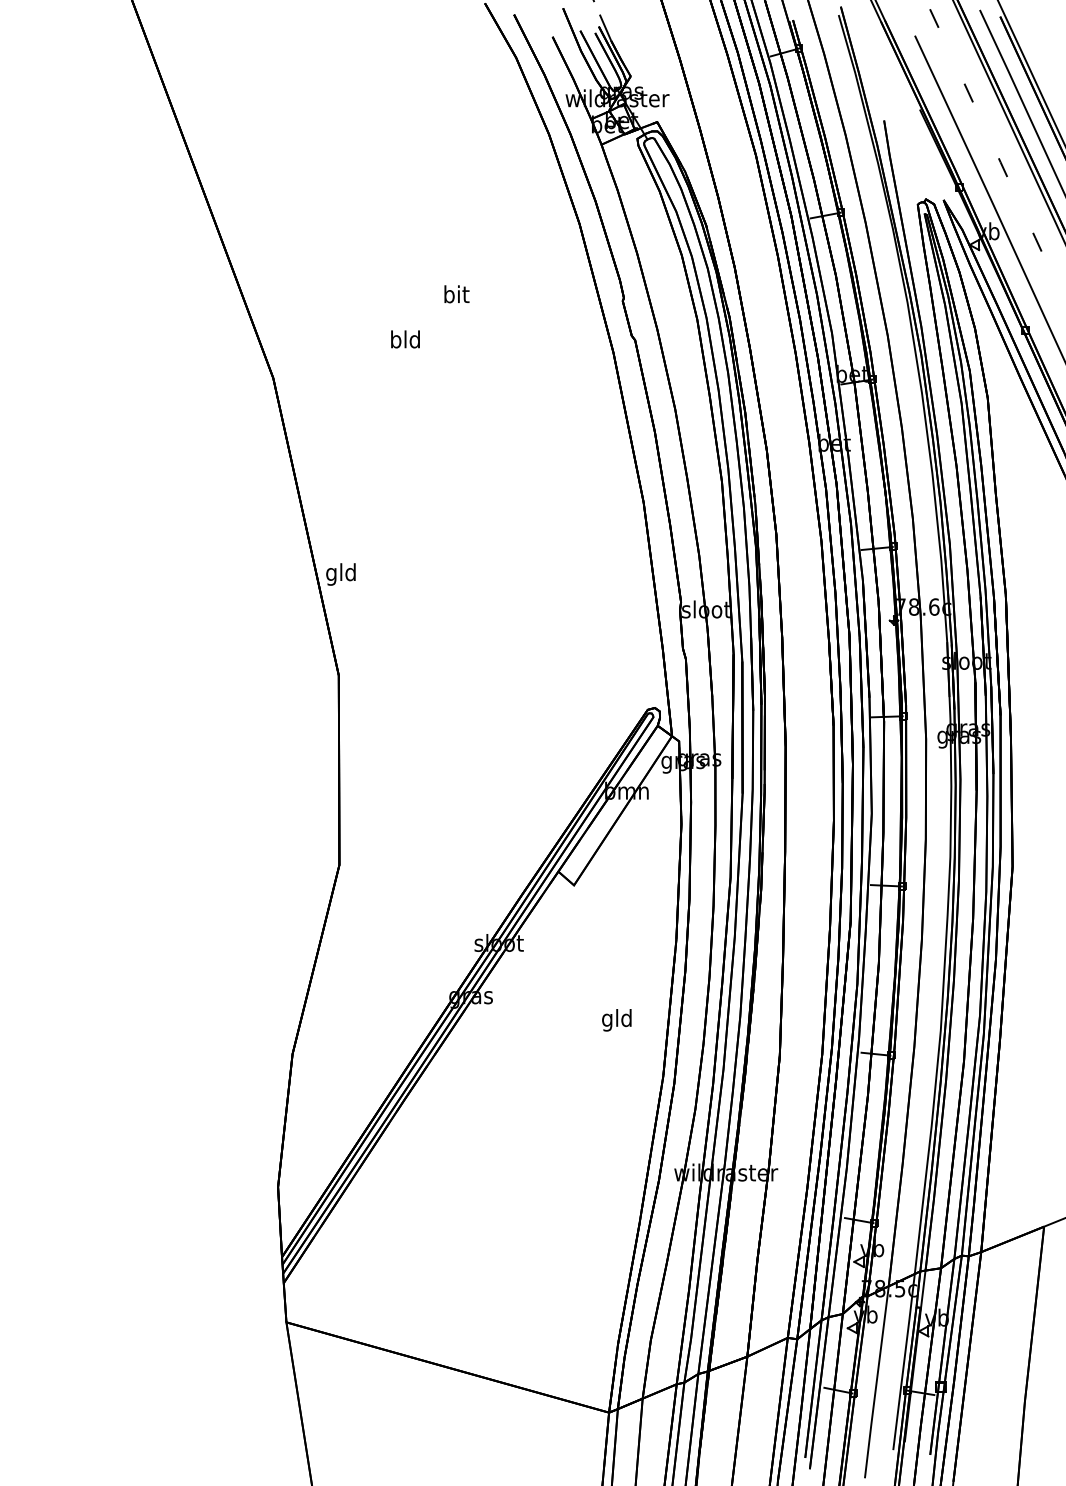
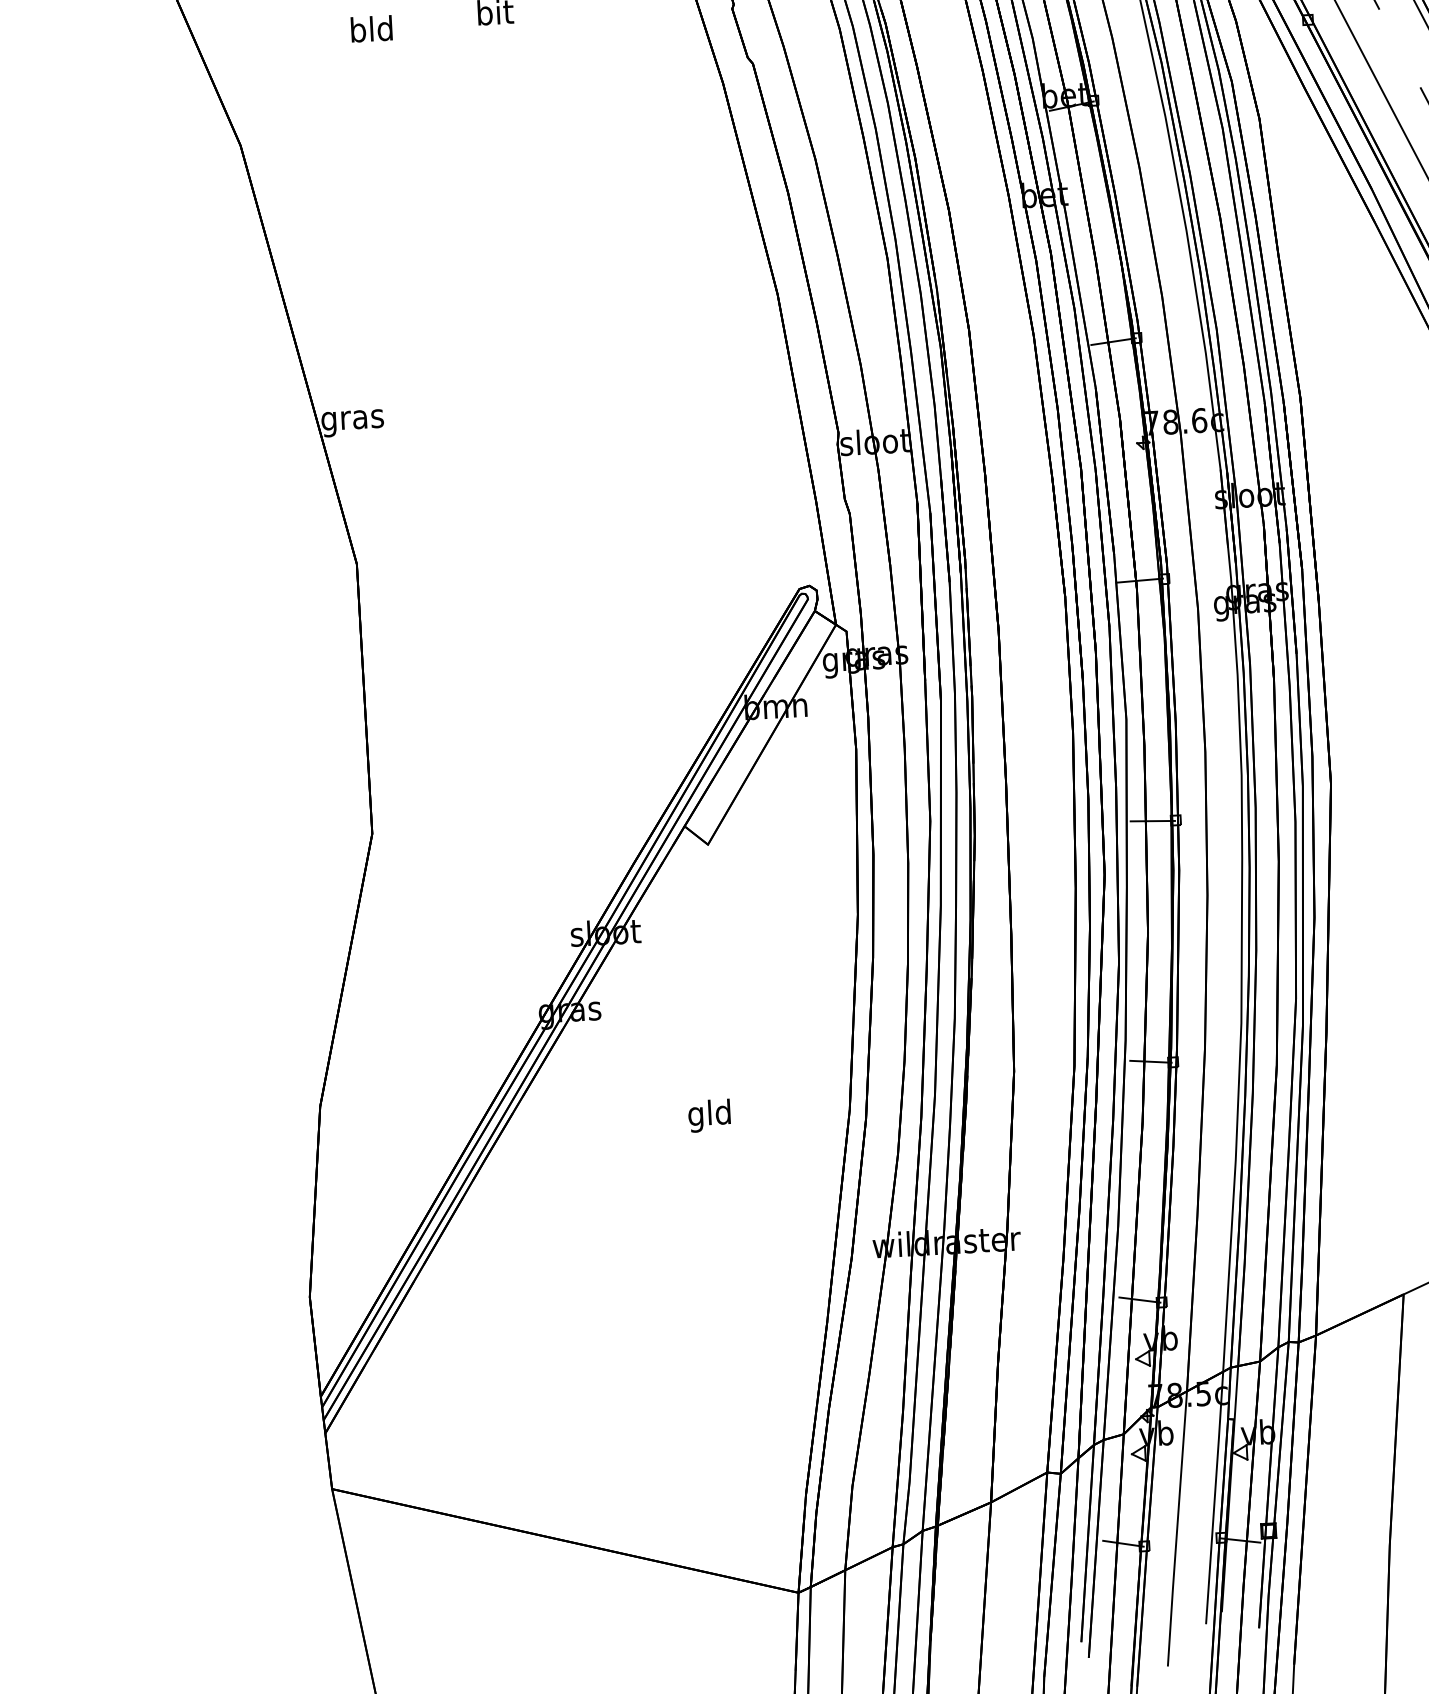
text: (405, 339) -> (371, 29), moved
text: (341, 574) -> (352, 419), gld -> gras
text: (616, 1020) -> (709, 1116), moved

